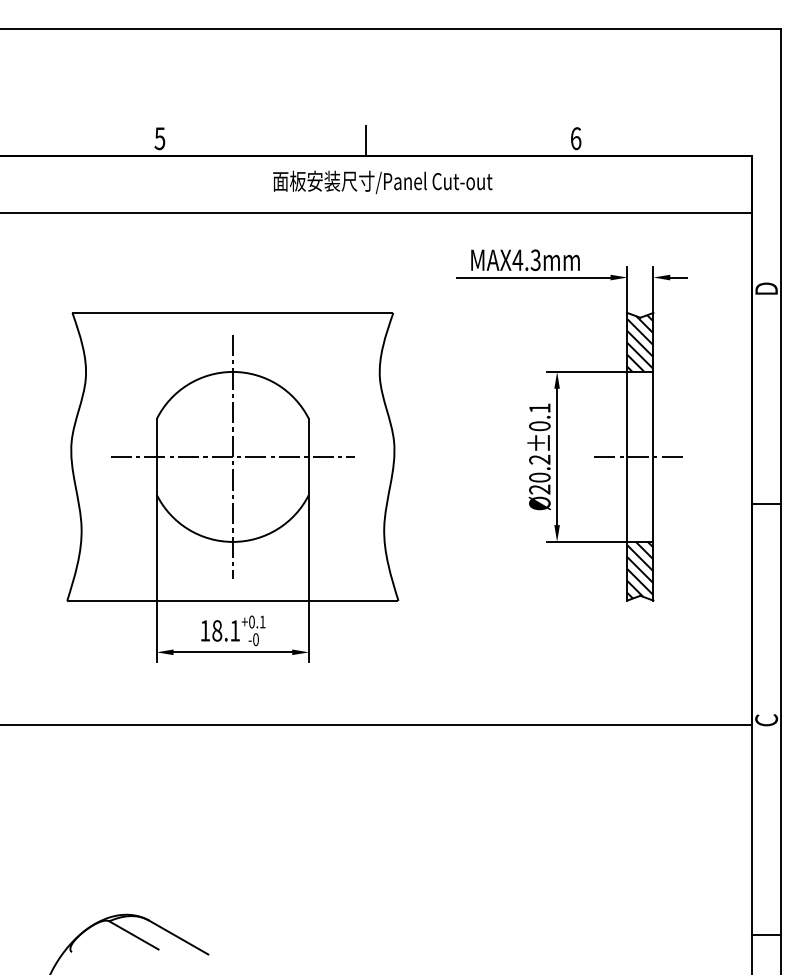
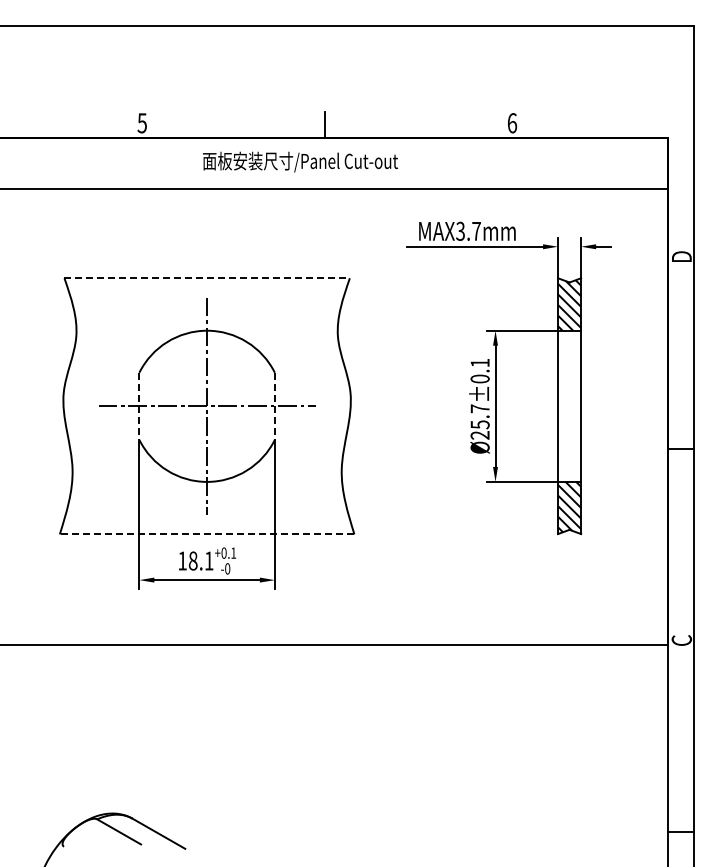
text: (382, 181) -> (300, 161), moved
text: (525, 259) -> (467, 230), MAX4.3mm -> MAX3.7mm
line: (233, 313) -> (207, 278), solid -> dashed
line: (156, 457) -> (139, 406), solid -> dashed
line: (308, 457) -> (274, 406), solid -> dashed
line: (636, 457) -> (566, 406), removed
text: (539, 468) -> (479, 416), Ø20.2±0.1 -> Ø25.7±0.1
line: (232, 601) -> (206, 534), solid -> dashed

